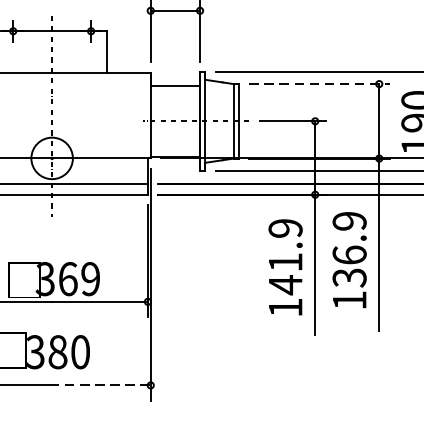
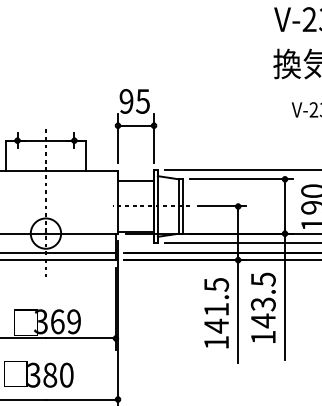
line: (319, 84) -> (241, 179), dashed -> solid
text: (285, 228) -> (216, 284), 141.9 -> 141.5
text: (348, 249) -> (262, 300), 136.9 -> 143.5
line: (100, 385) -> (81, 399), dashed -> solid

